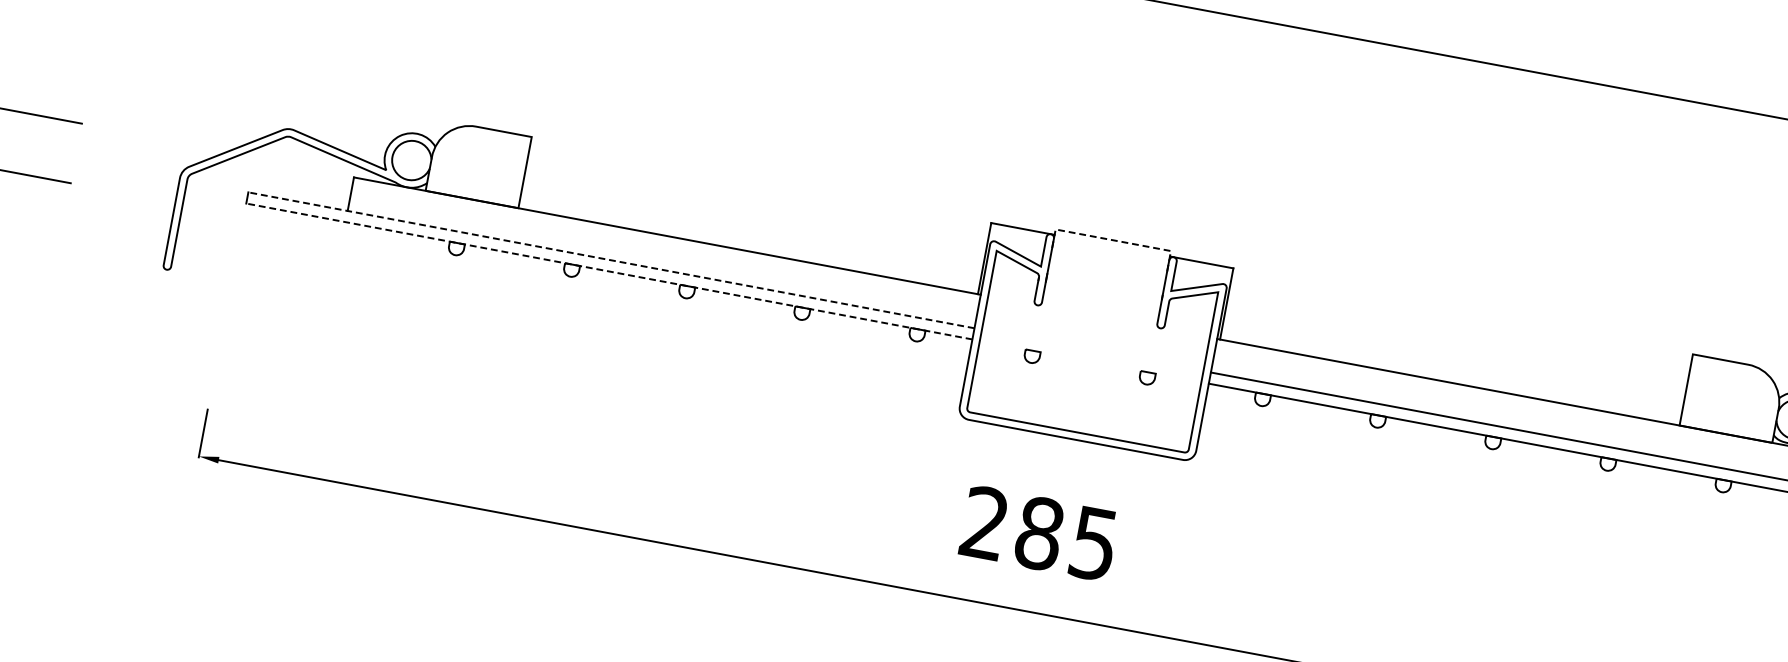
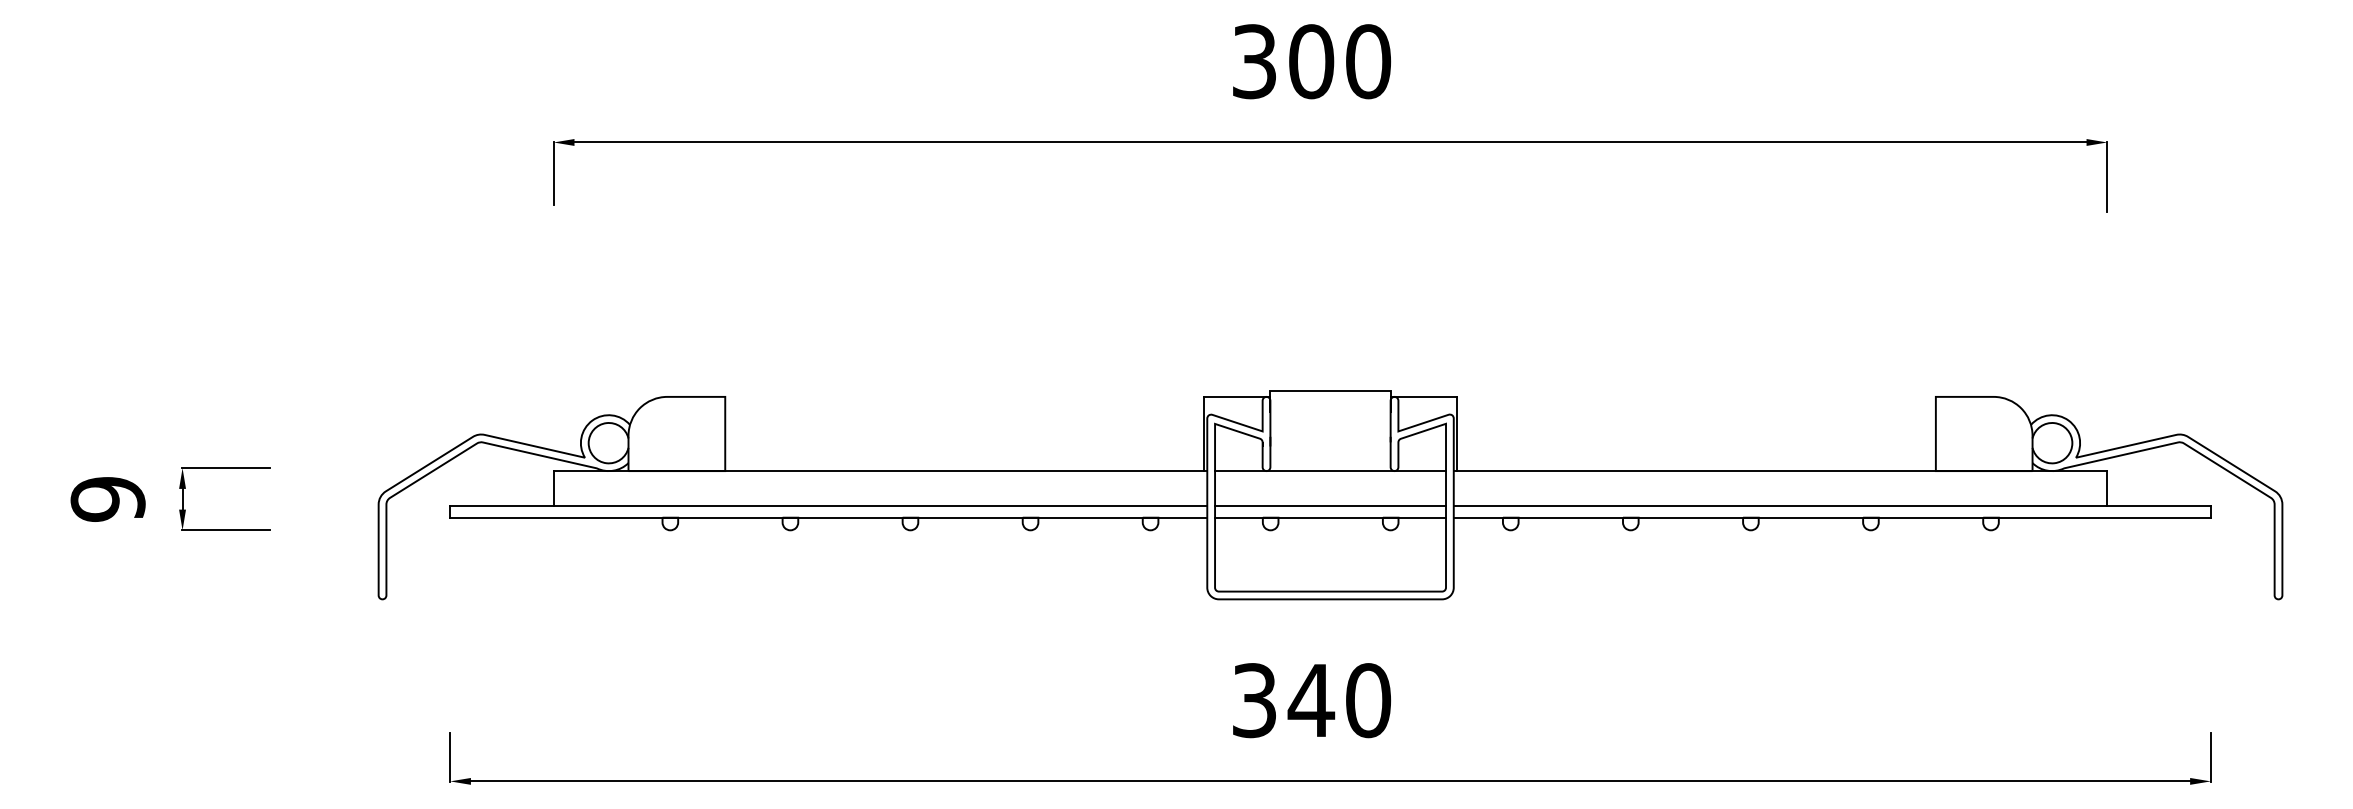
line: (1113, 240) -> (1330, 391), dashed -> solid
line: (611, 260) -> (828, 506), dashed -> solid
line: (609, 271) -> (828, 517), dashed -> solid
line: (1098, 317) -> (1330, 471), added
line: (1092, 350) -> (1330, 506), added
line: (1090, 361) -> (1330, 517), added
text: (1039, 533) -> (1311, 700), 285 -> 340

